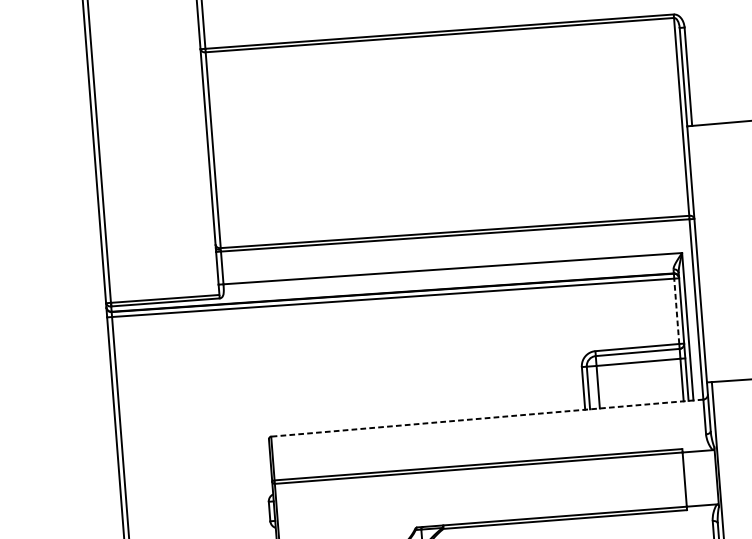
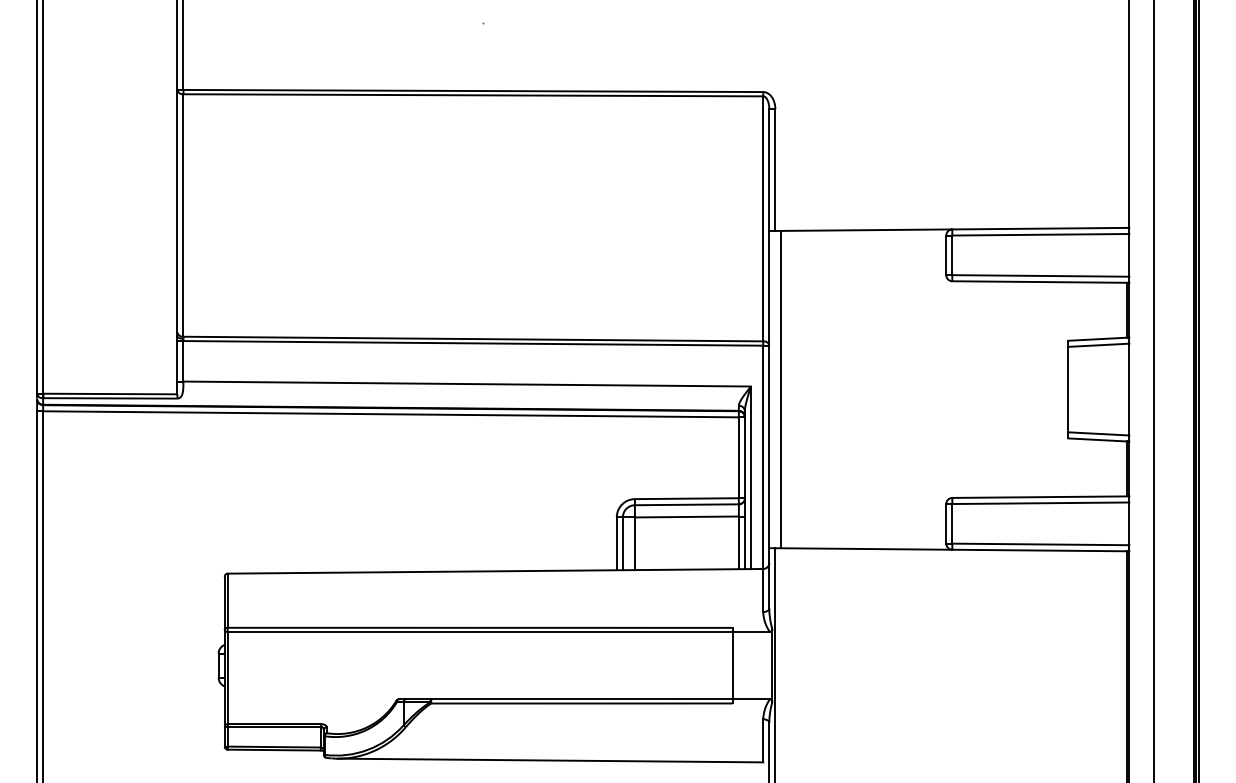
line: (706, 253) -> (781, 389), added
line: (676, 311) -> (738, 457), dashed -> solid
line: (487, 418) -> (495, 571), dashed -> solid

